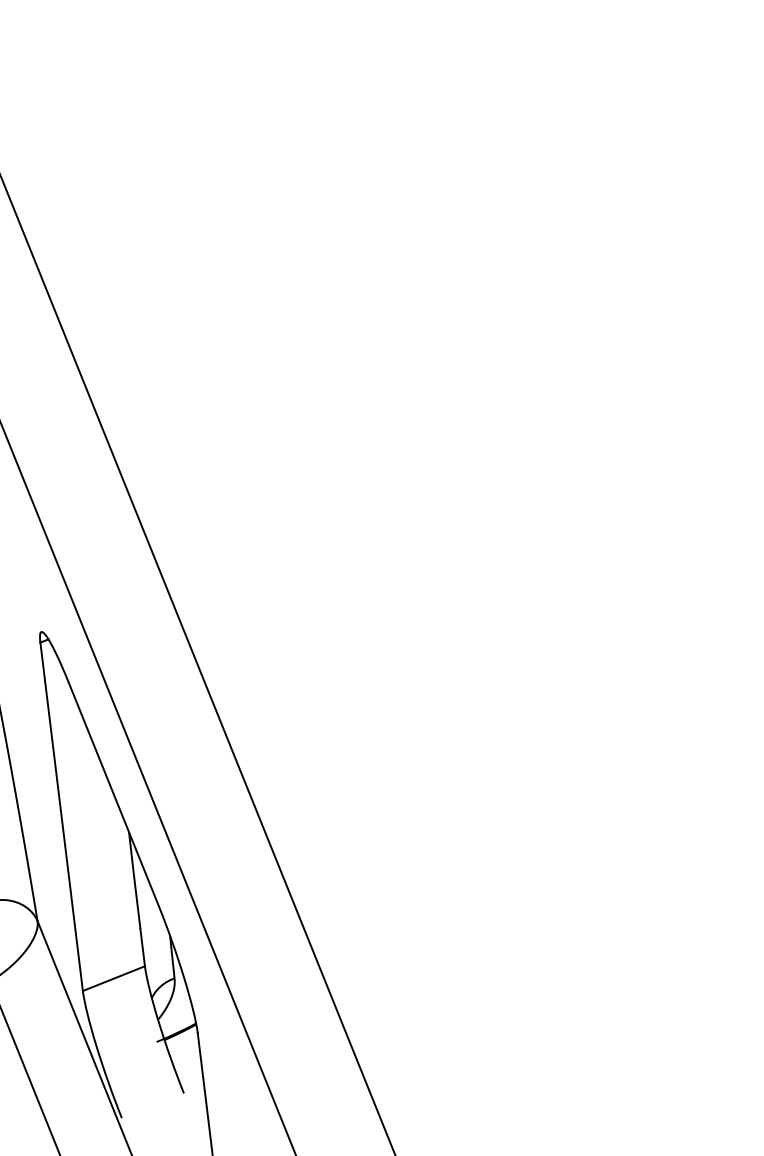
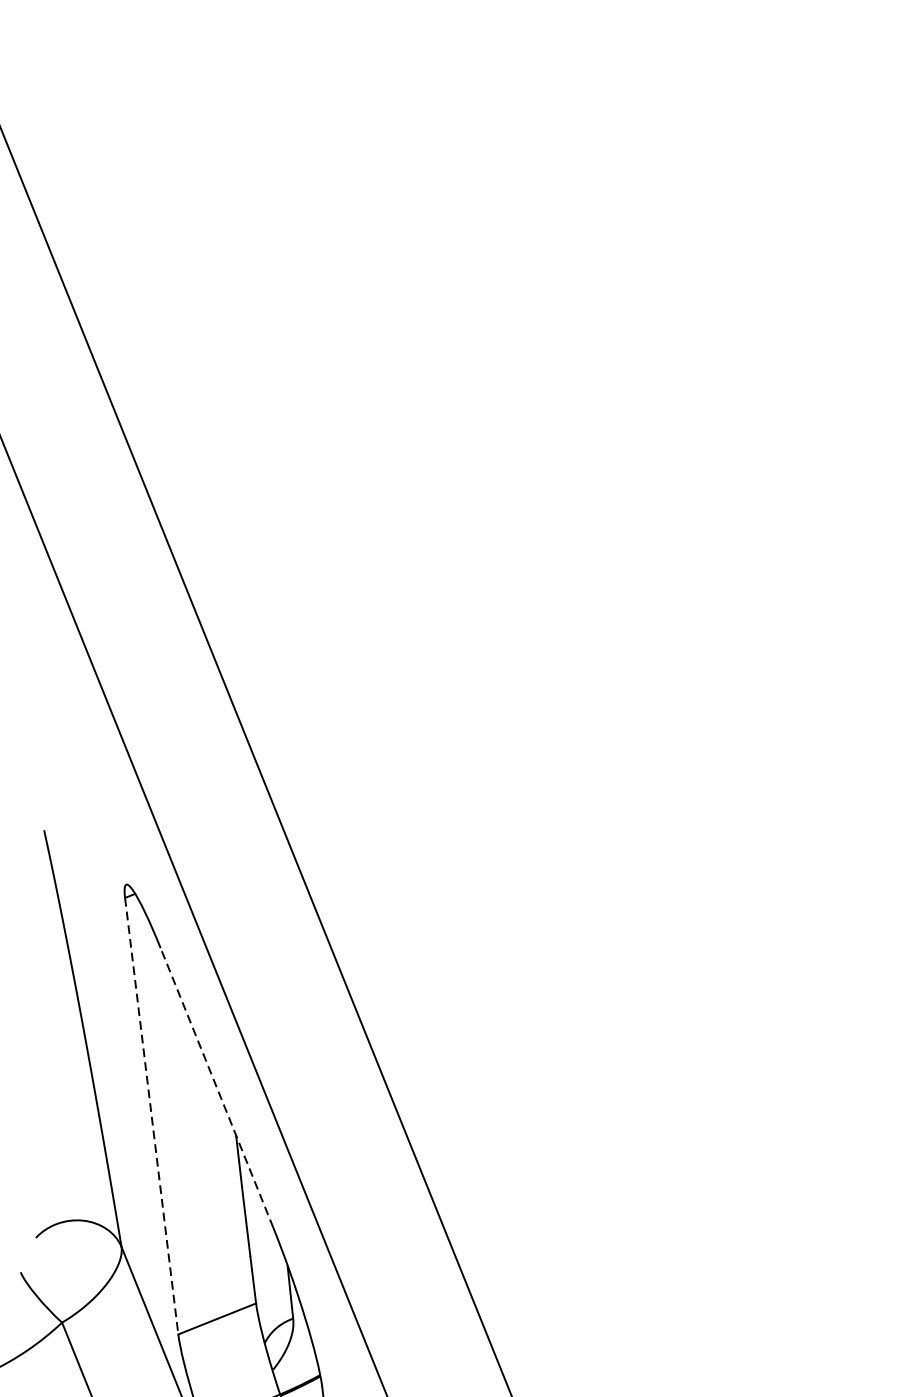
line: (113, 793) -> (216, 1086), solid -> dashed
line: (61, 817) -> (151, 1117), solid -> dashed

